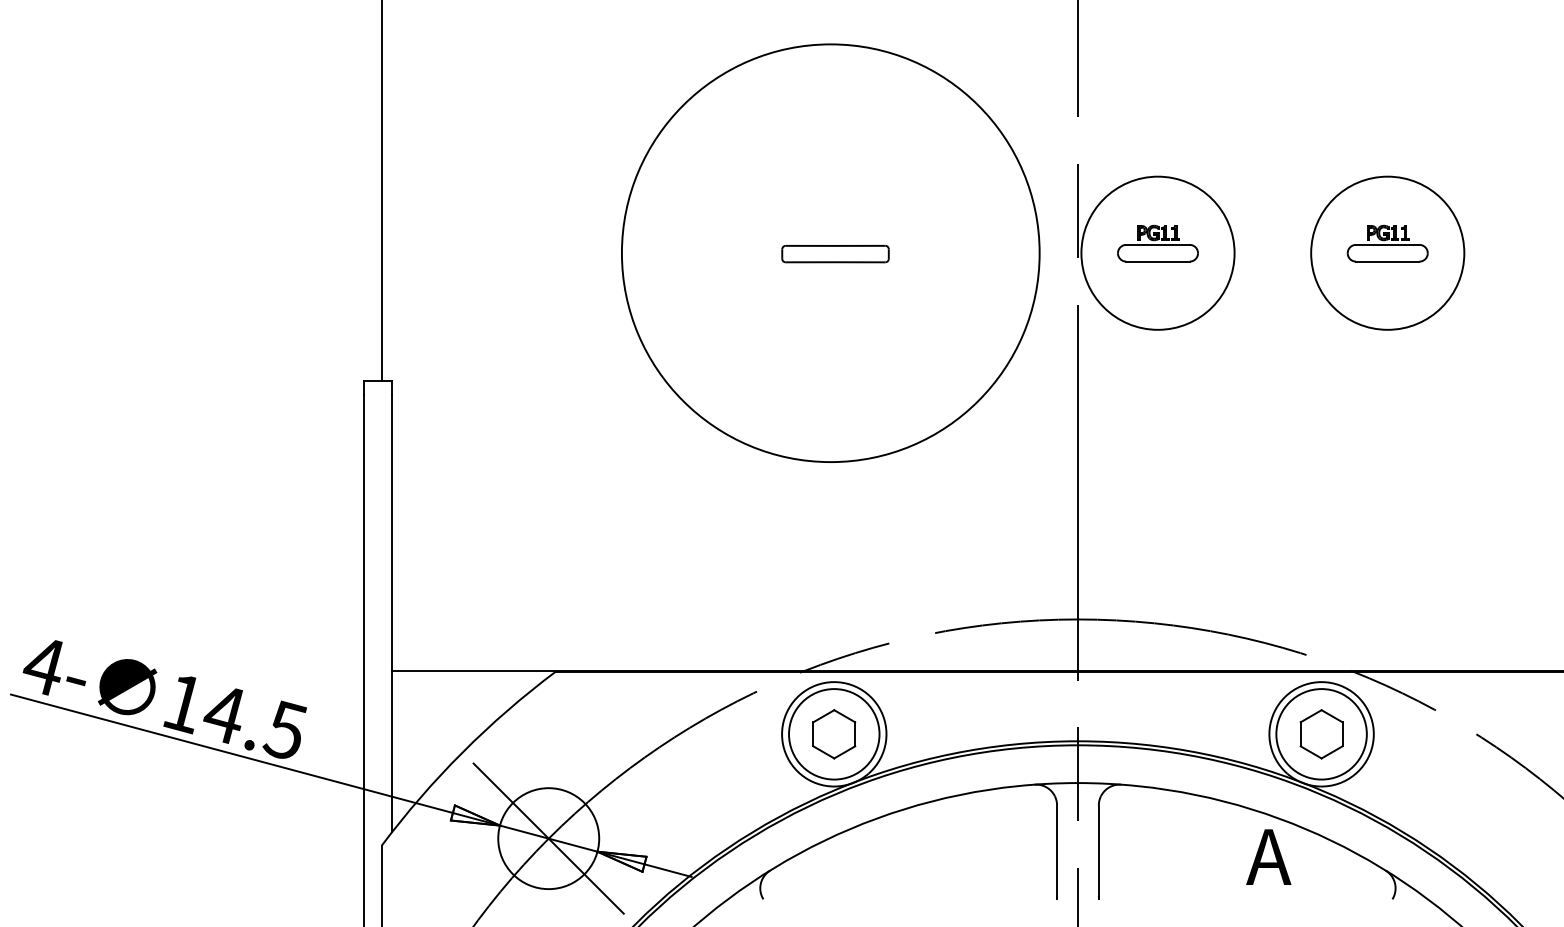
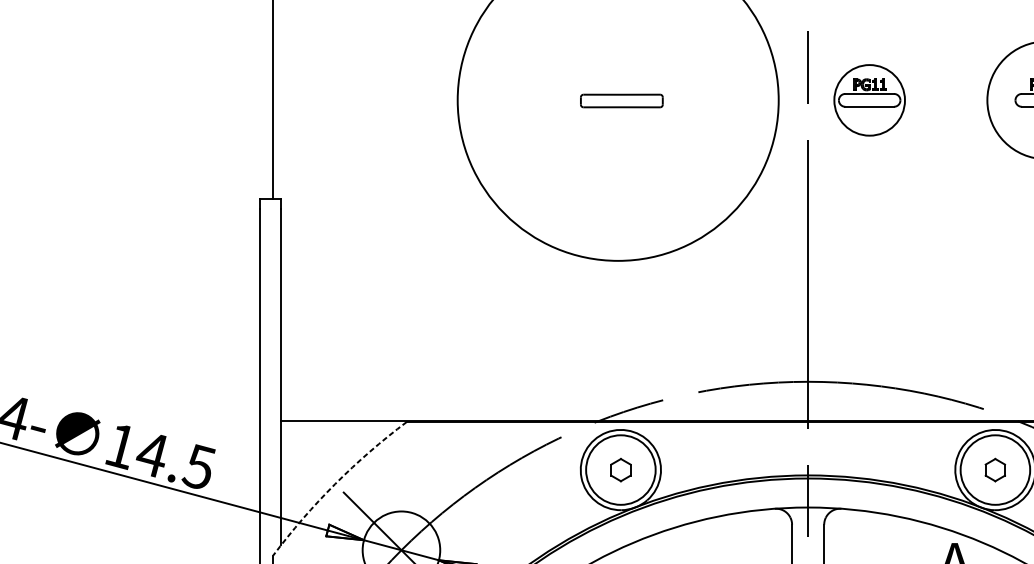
circle: (1157, 252) -> (869, 99), size x0.6
part: (834, 734) -> (621, 470), size x0.6
part: (1321, 734) -> (995, 470), size x0.6
arc: (462, 752) -> (335, 484), solid -> dashed

